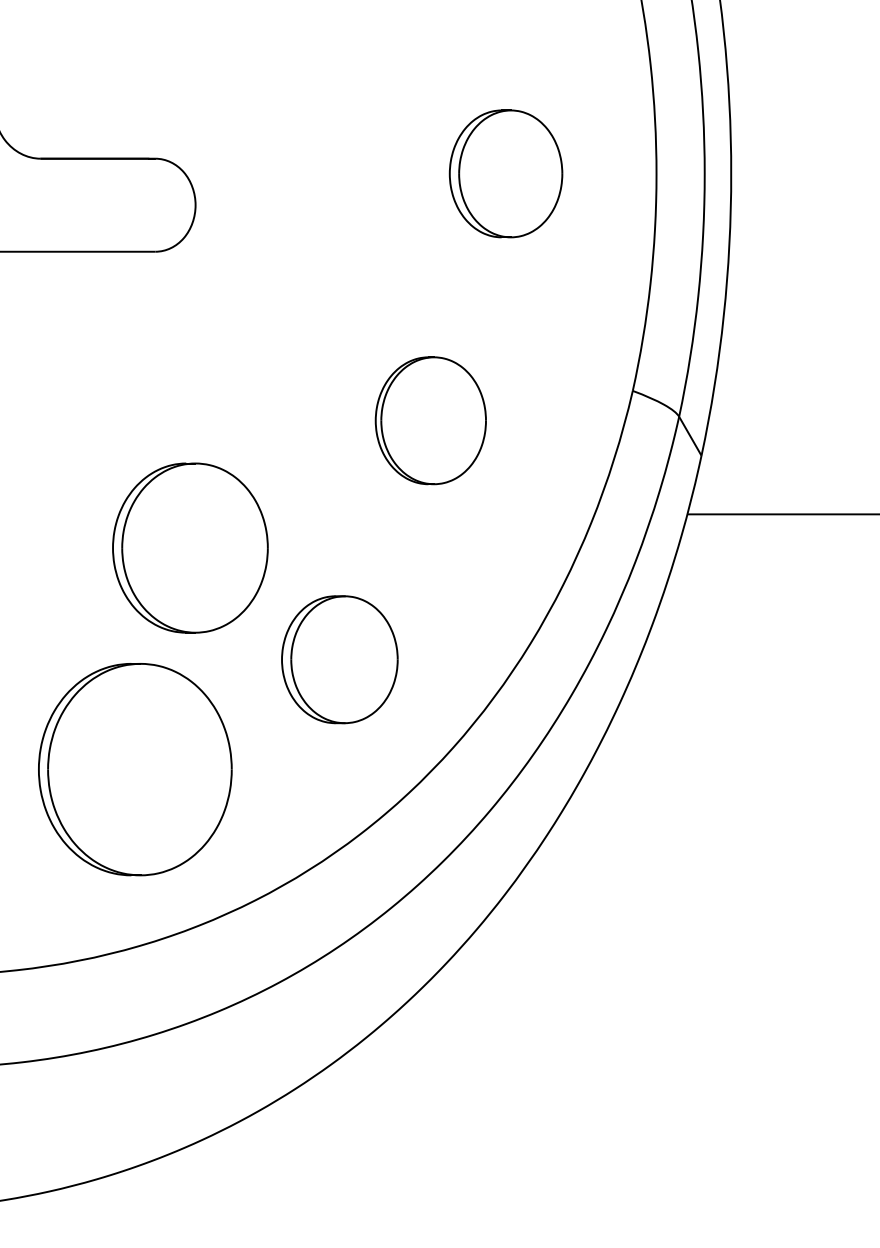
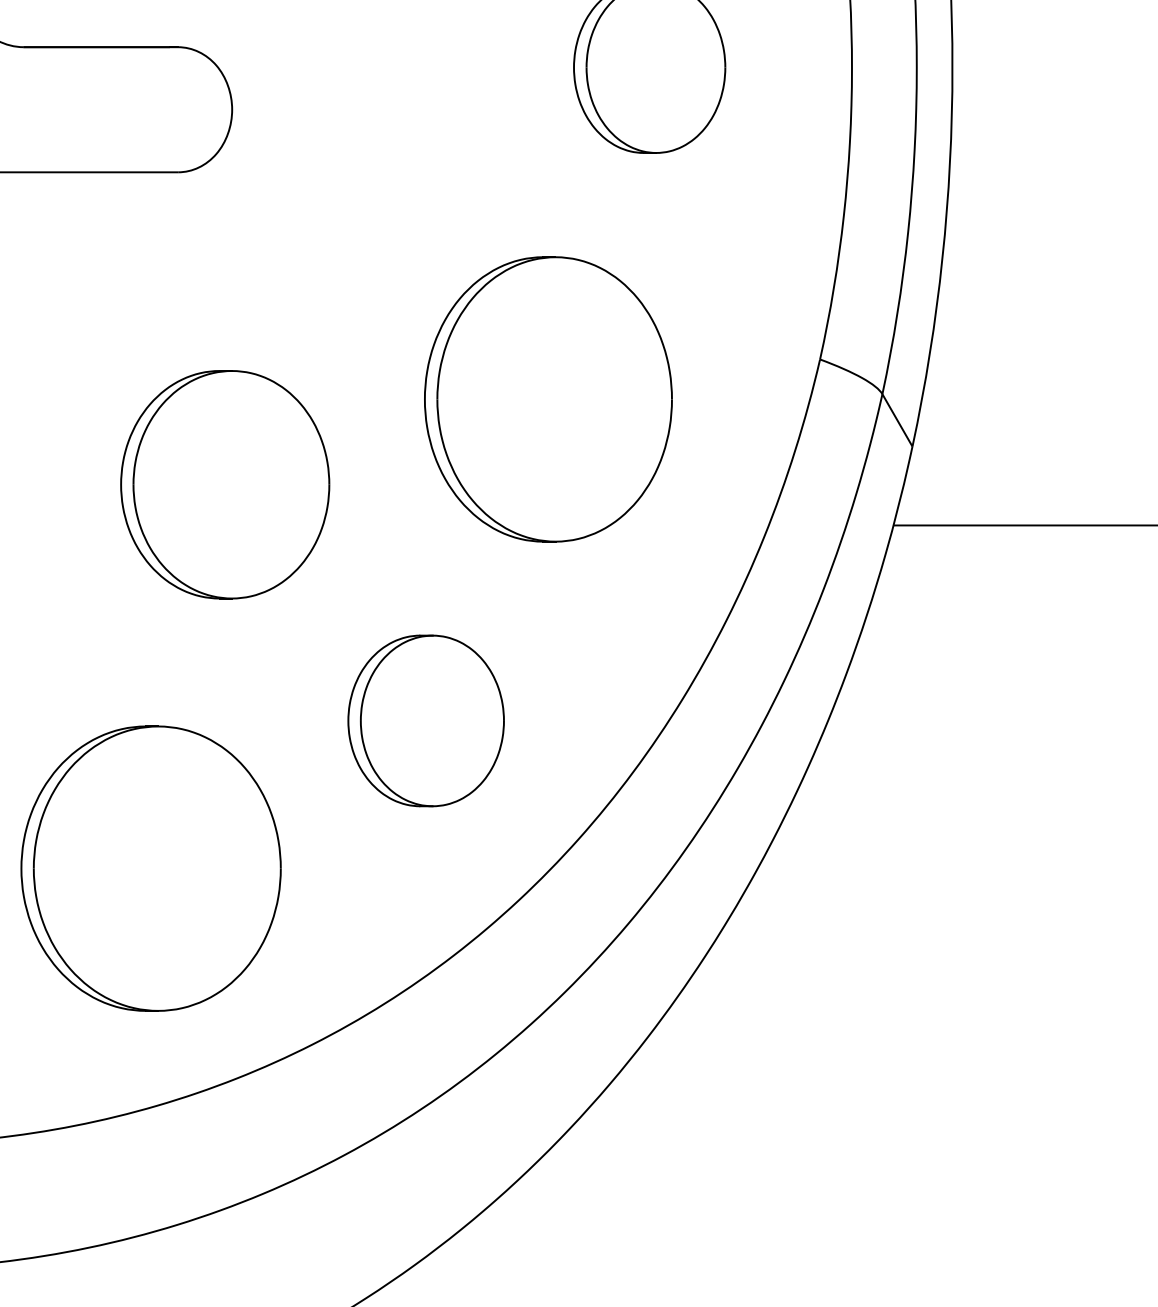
part: (430, 420) -> (548, 399), size x1.67
part: (190, 547) -> (225, 483), moved

